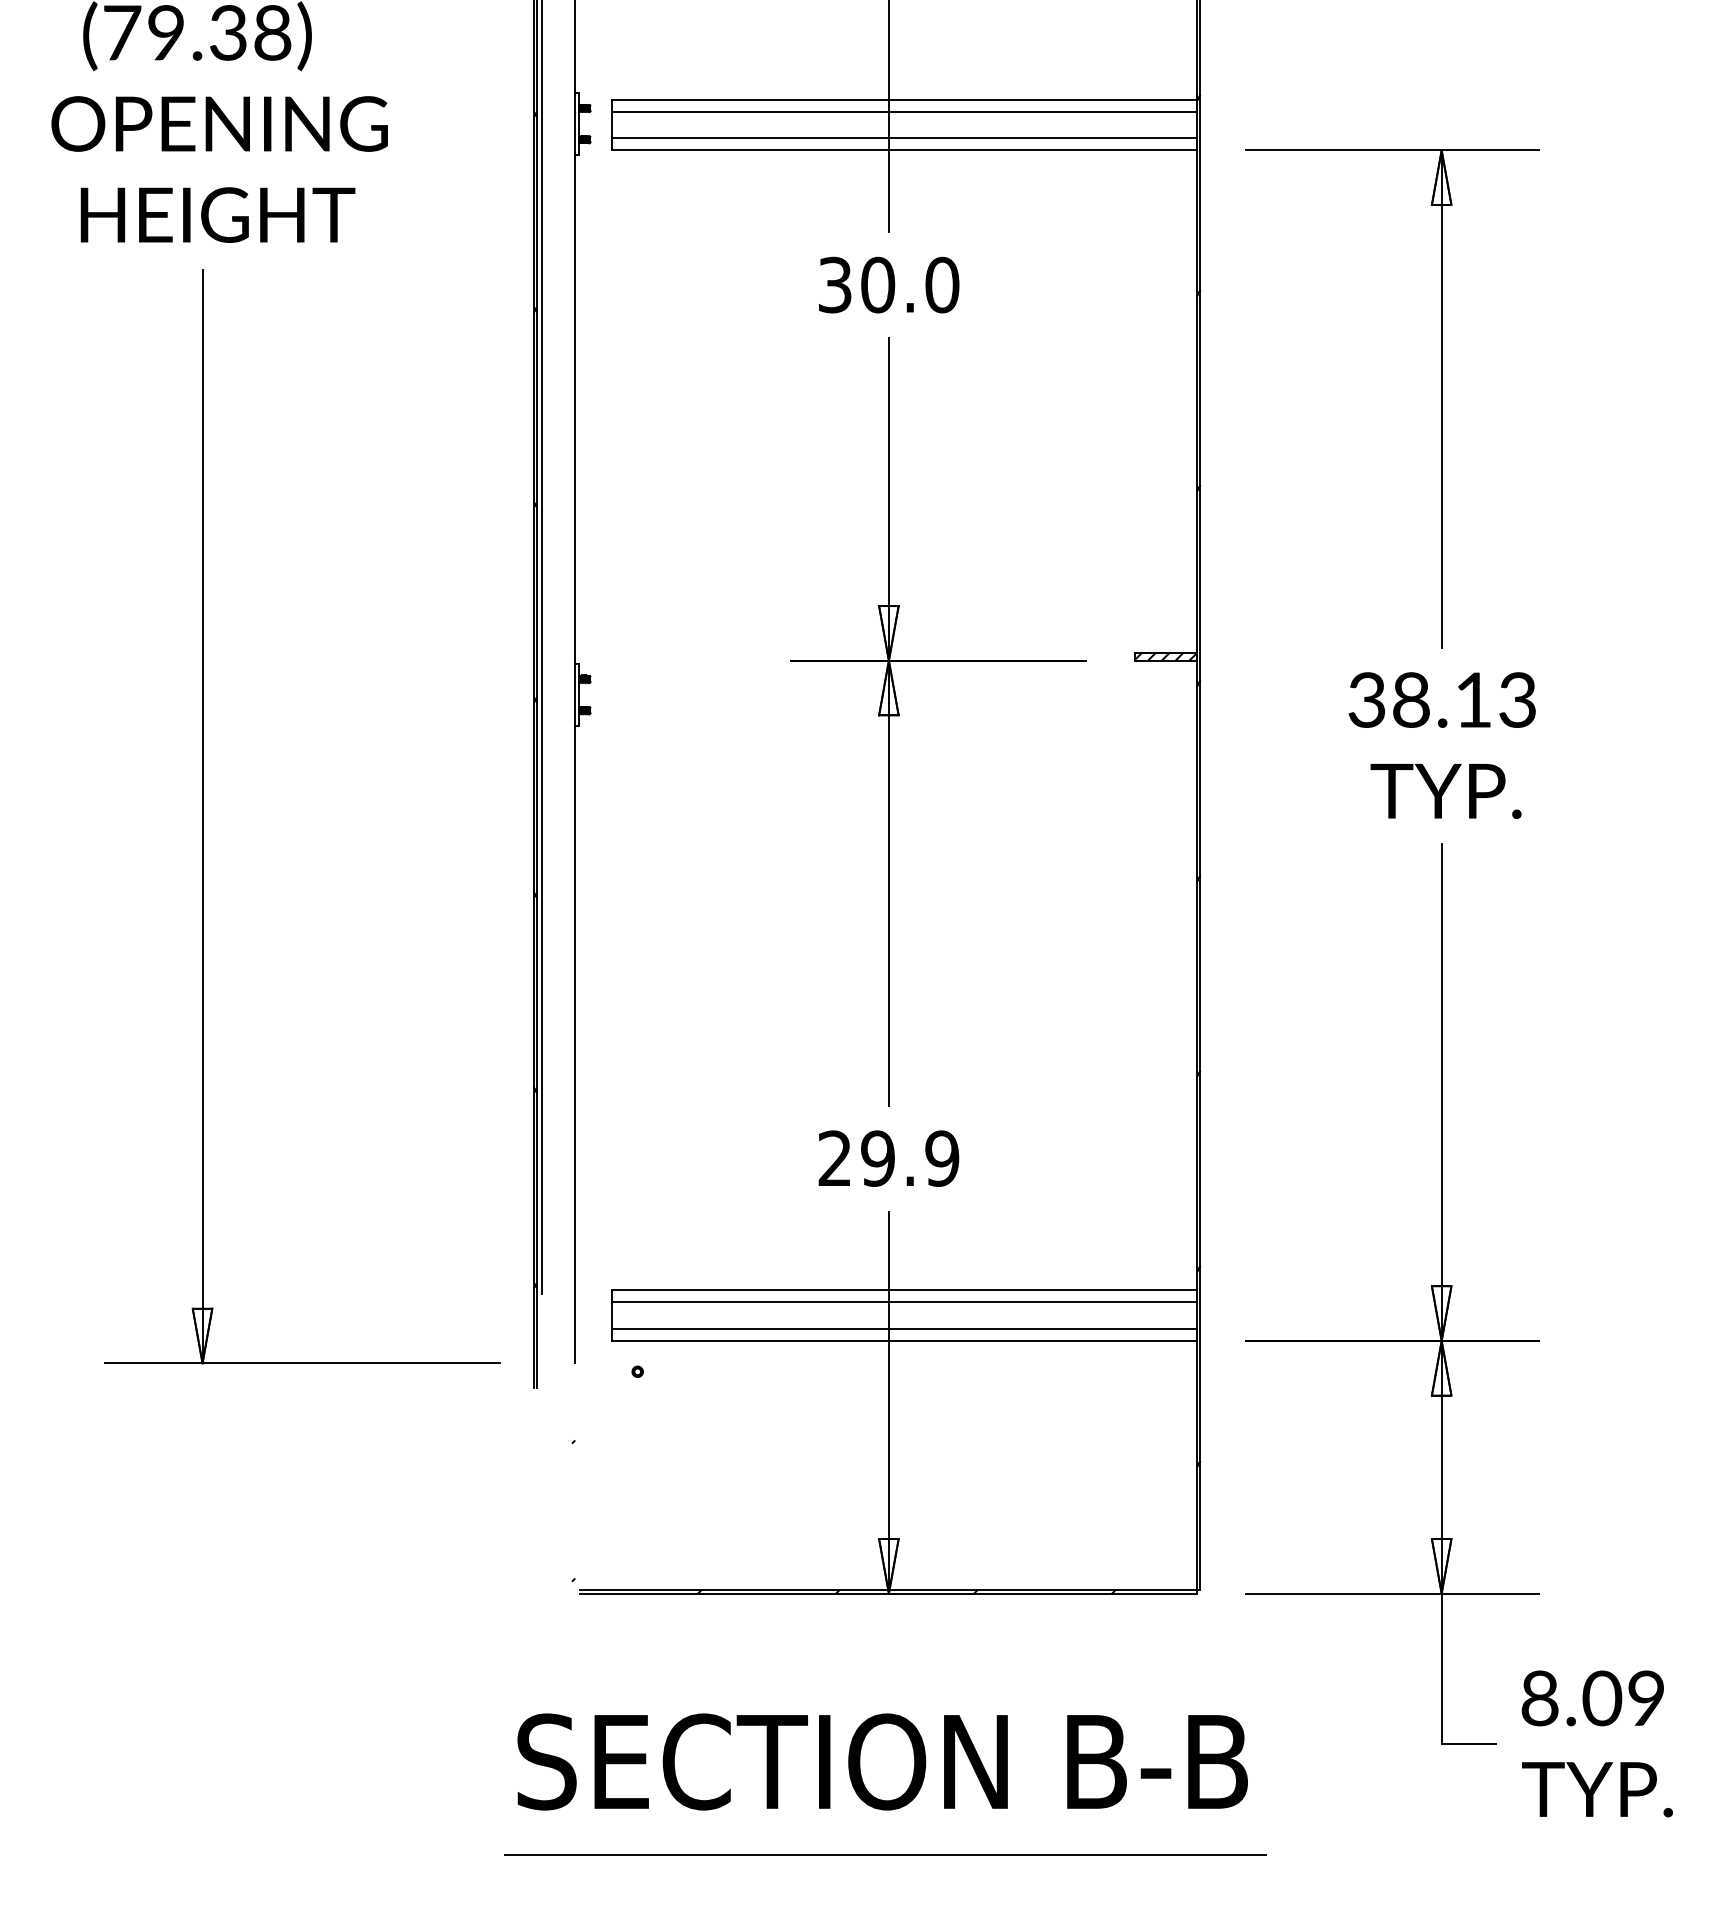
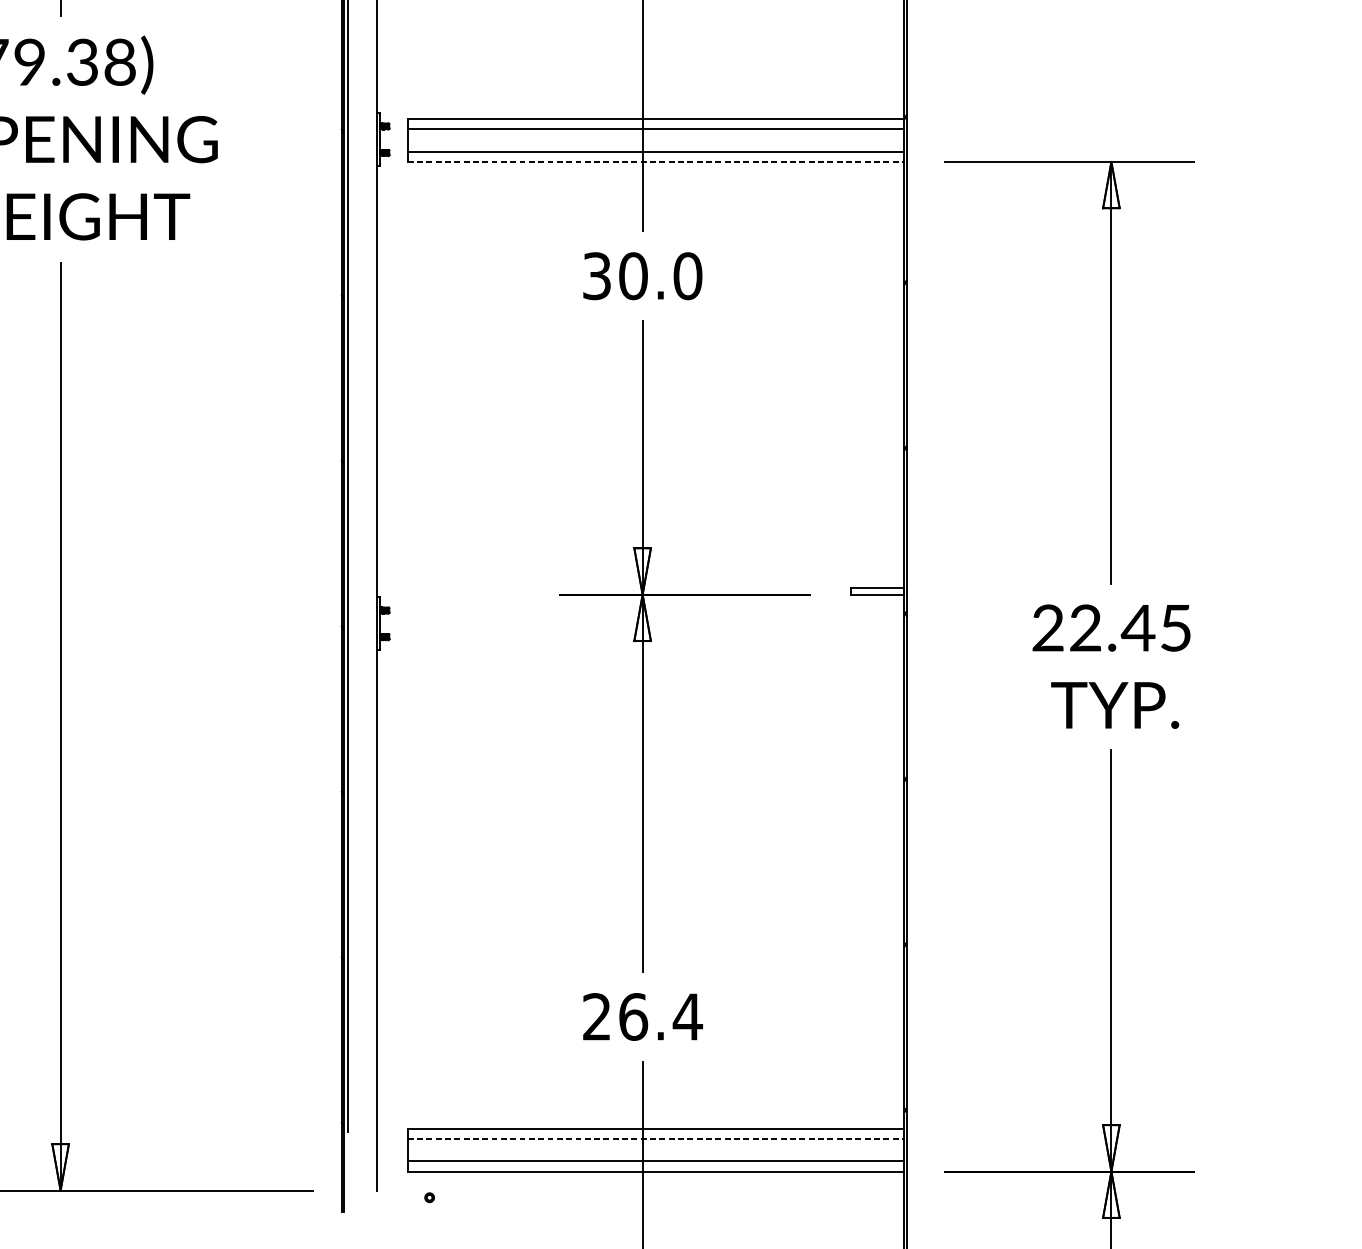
line: (904, 150) -> (655, 162), solid -> dashed
hatch: (1165, 656) -> (877, 591), removed
text: (1441, 699) -> (1111, 627), 38.13 -> 22.45
text: (910, 1158) -> (660, 1016), 29.9 -> 26.4
line: (904, 1302) -> (655, 1138), solid -> dashed

